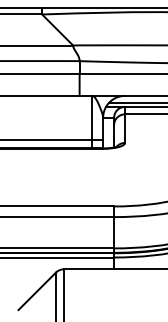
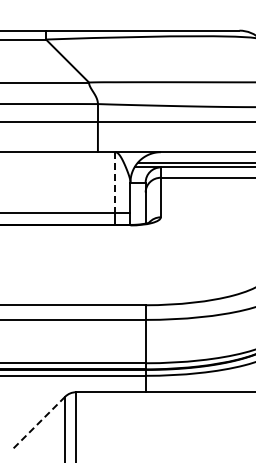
line: (92, 118) -> (115, 183), solid -> dashed
line: (37, 291) -> (39, 422), solid -> dashed

